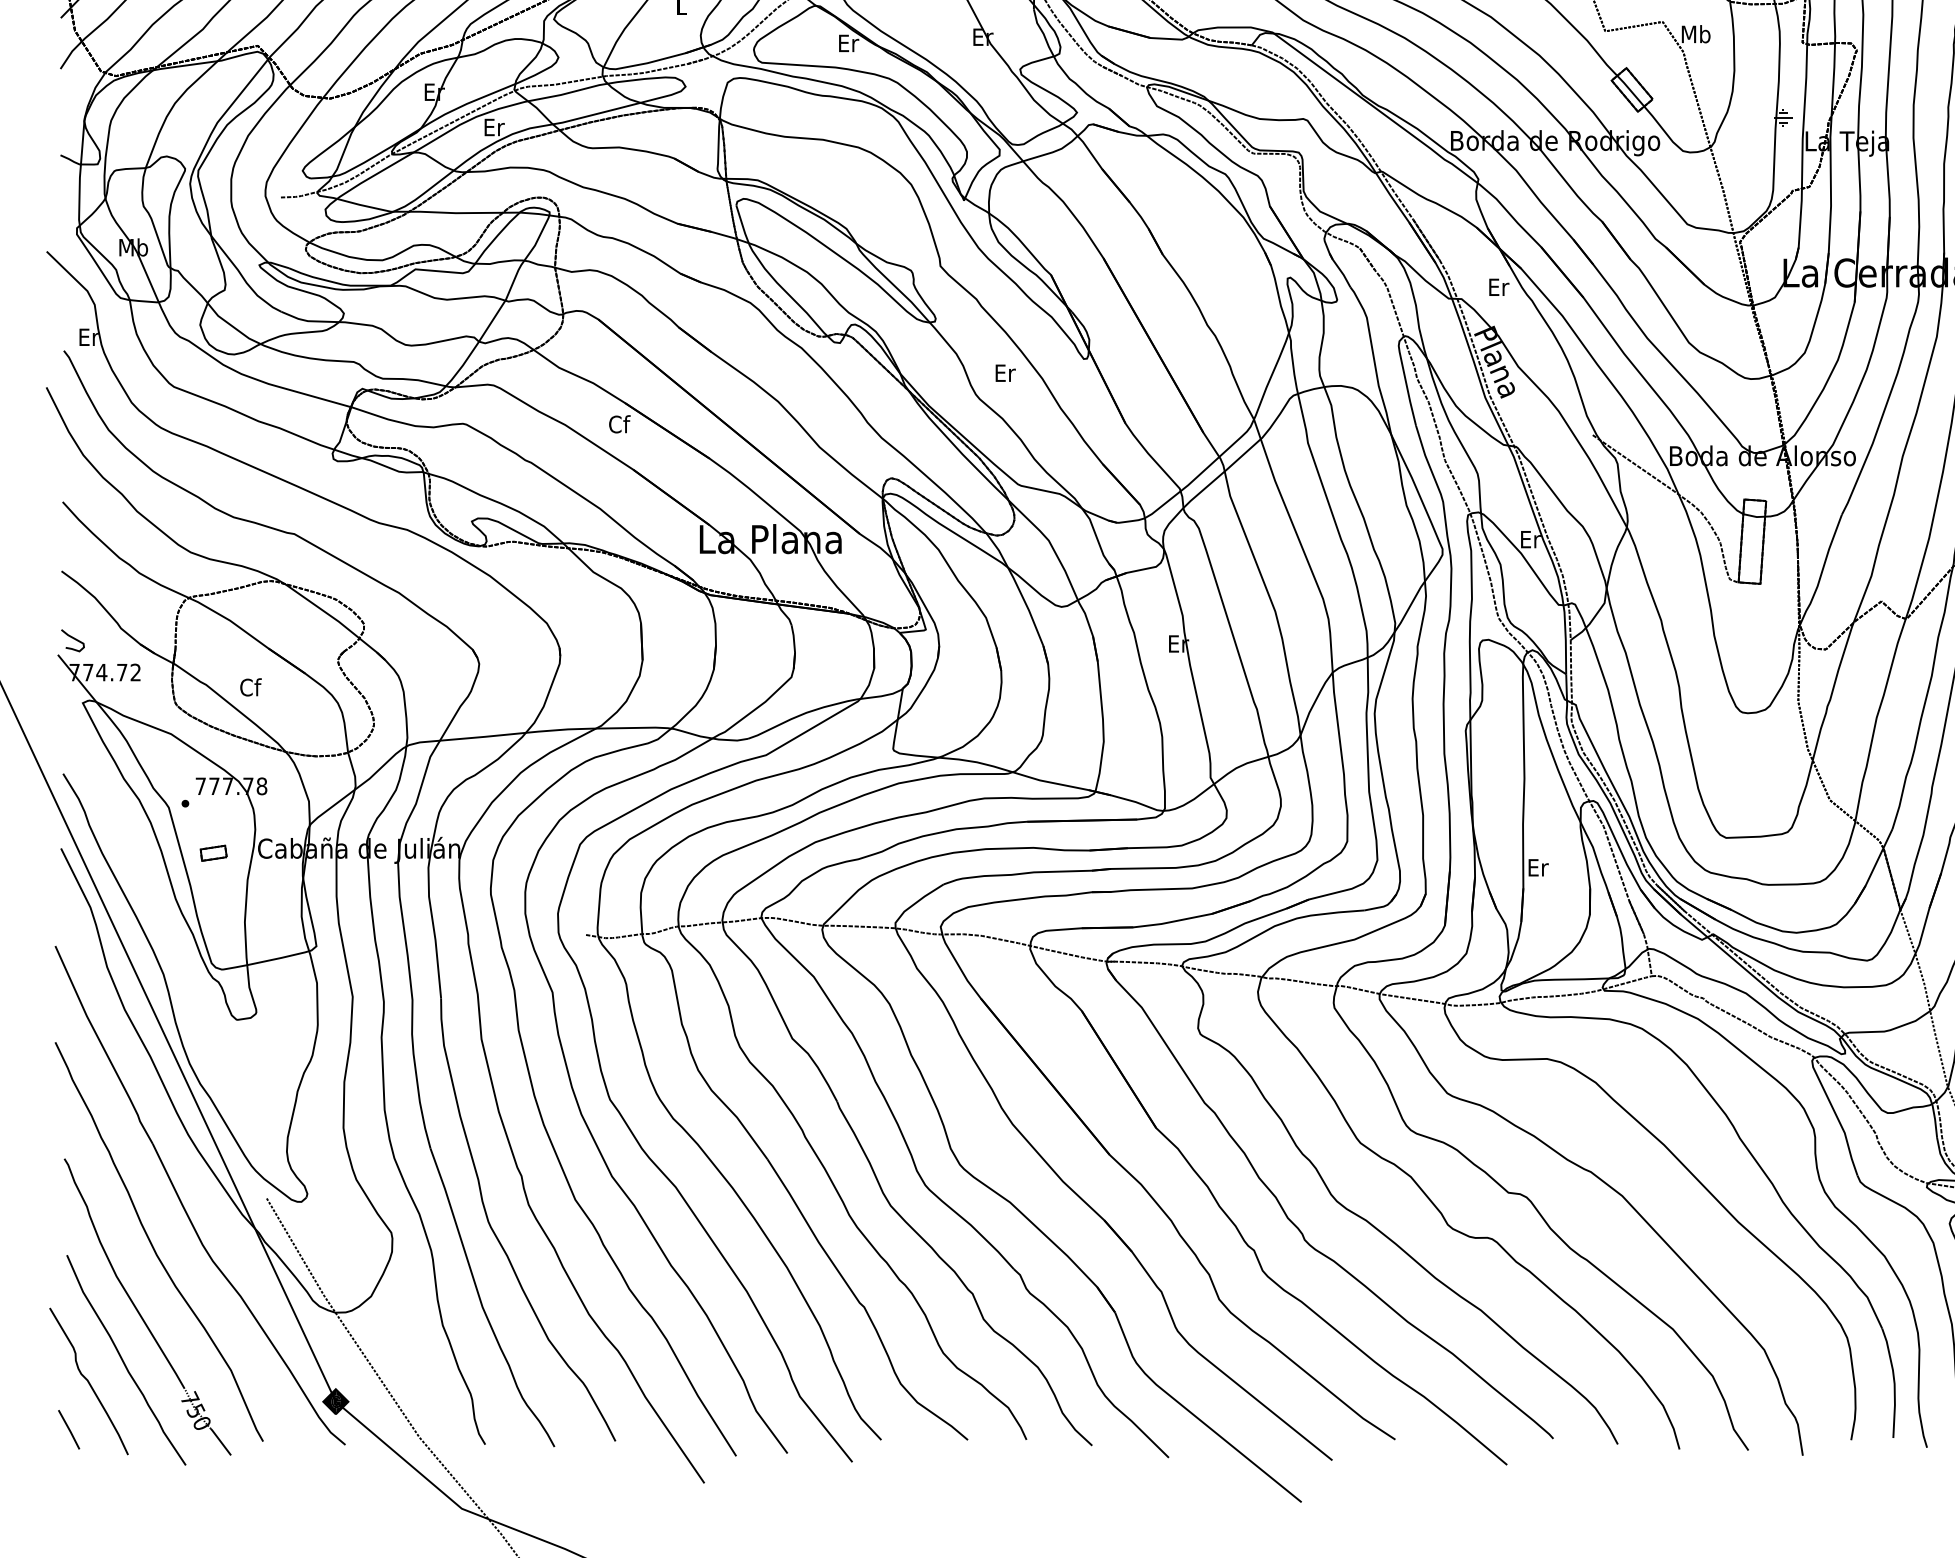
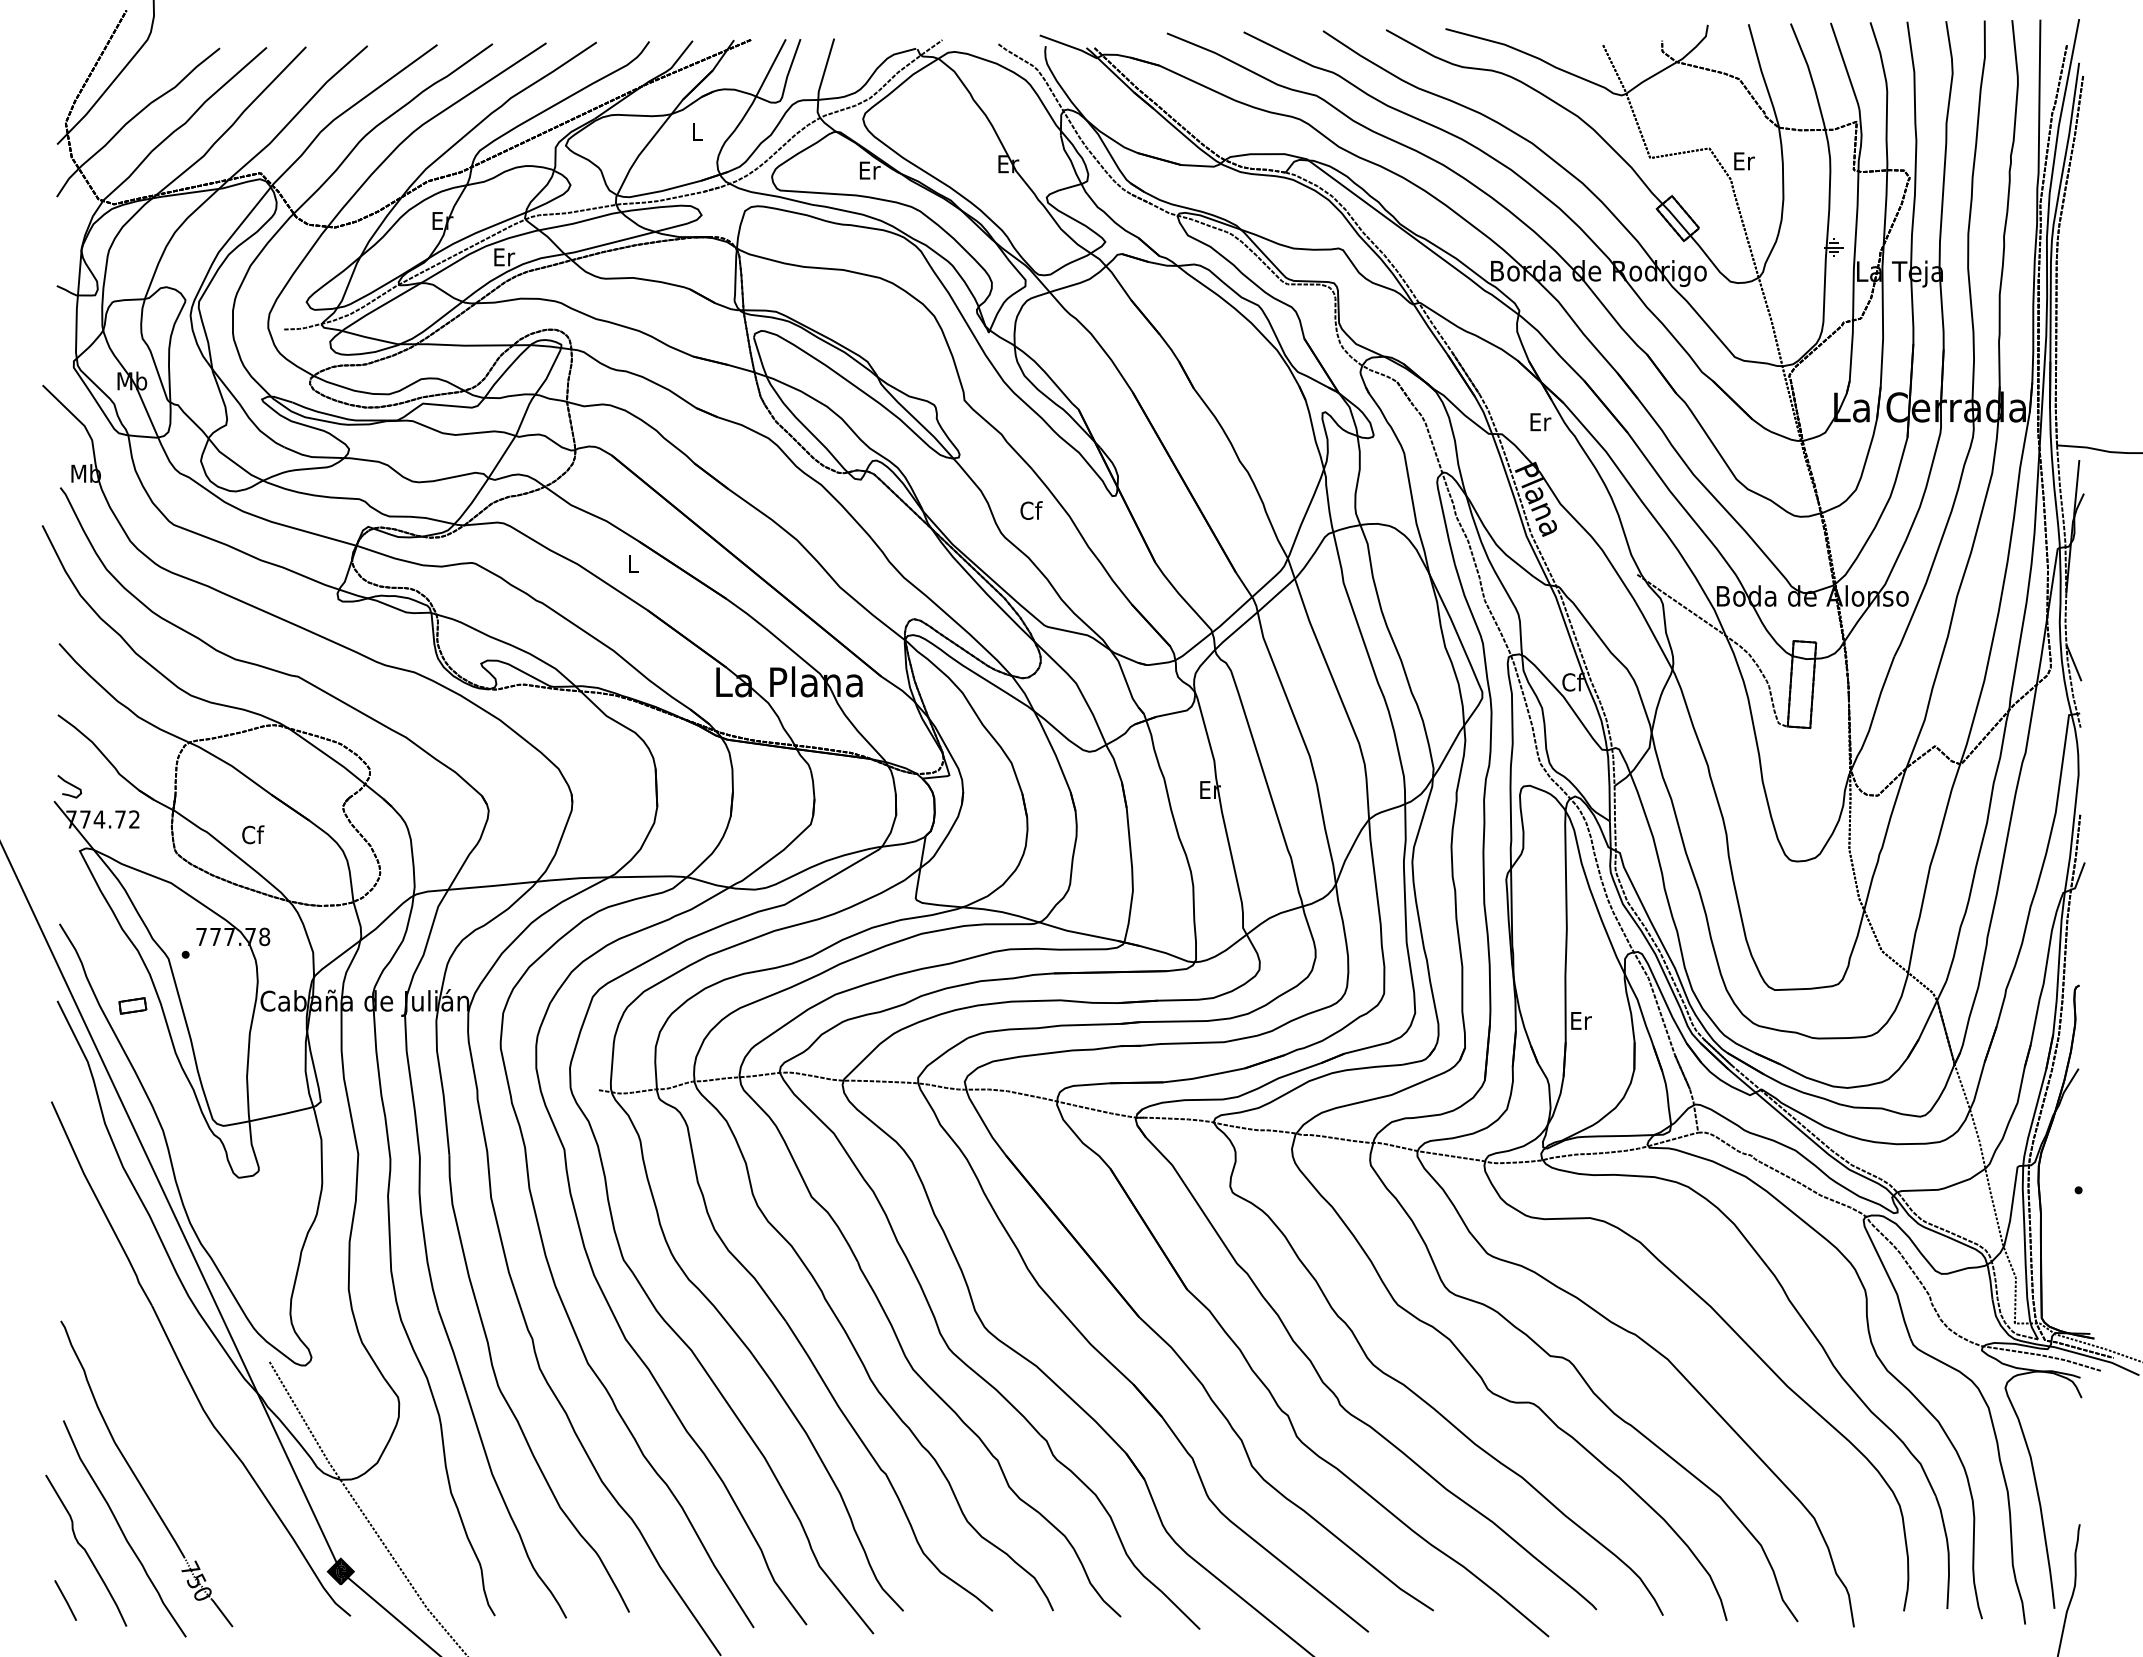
text: (1695, 33) -> (1743, 160), Mb -> Er
text: (88, 337) -> (85, 473), Er -> Mb
text: (1005, 372) -> (1031, 510), Er -> Cf
text: (619, 424) -> (633, 563), Cf -> L
text: (1530, 538) -> (1573, 681), Er -> Cf
part: (213, 852) -> (132, 1005), moved
curve: (153, 1245) -> (152, 1410), removed

